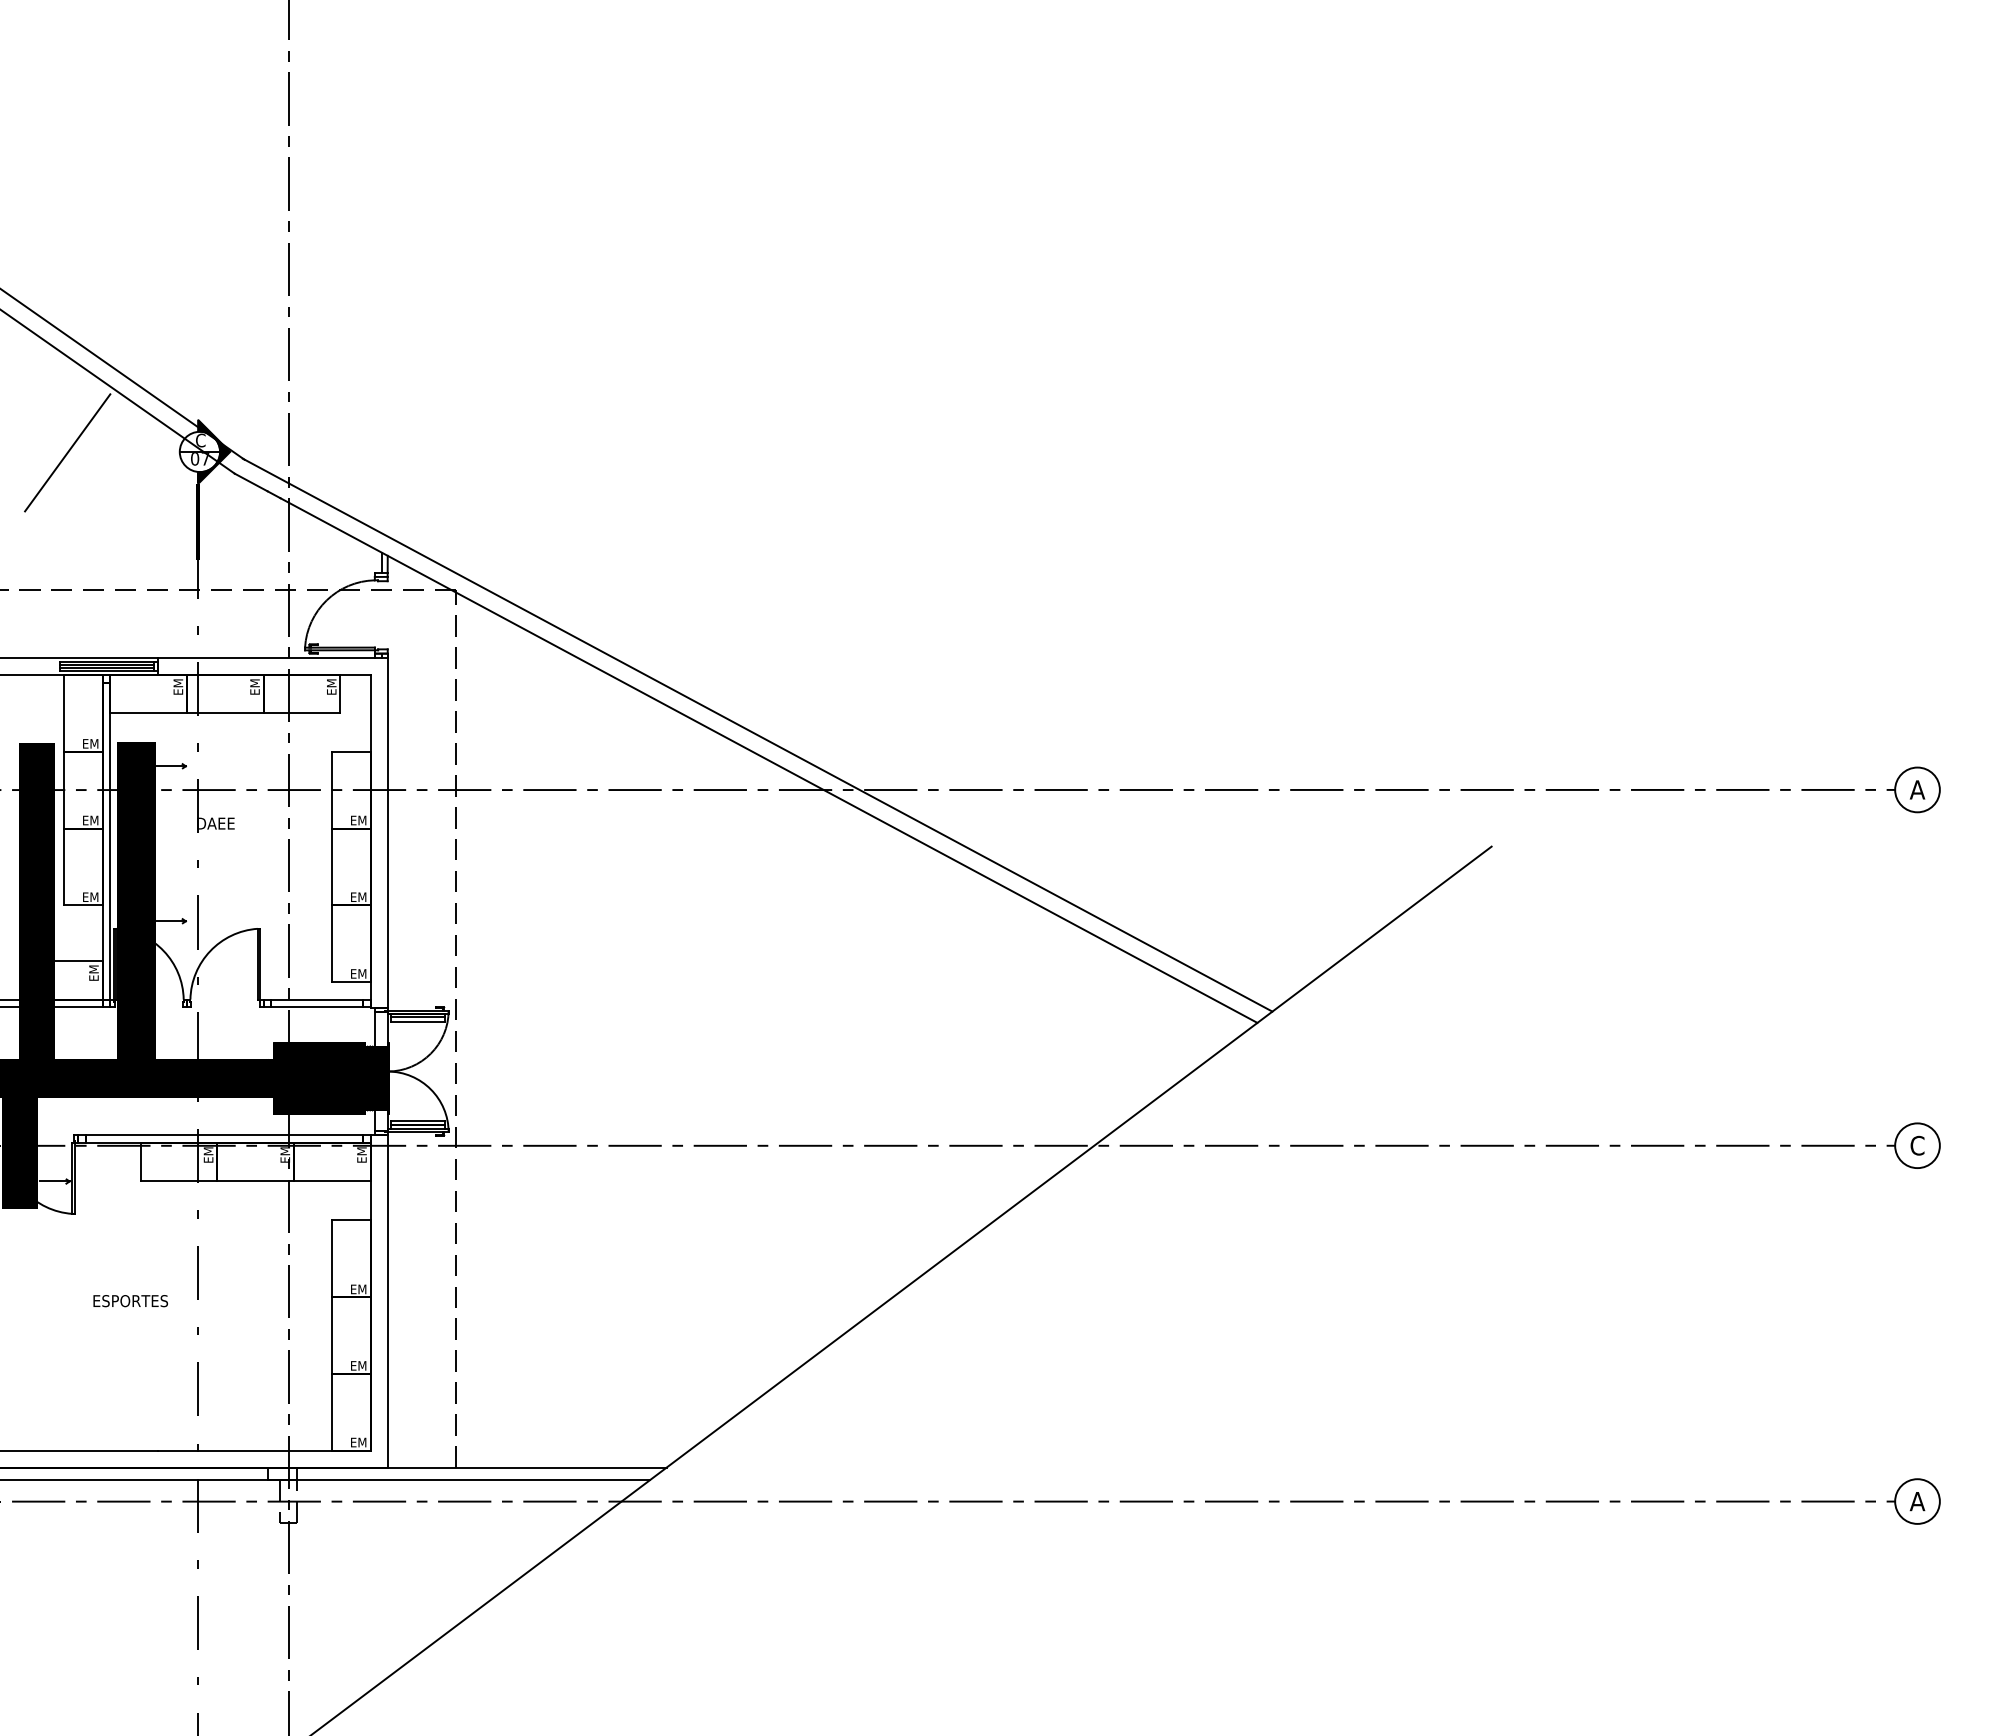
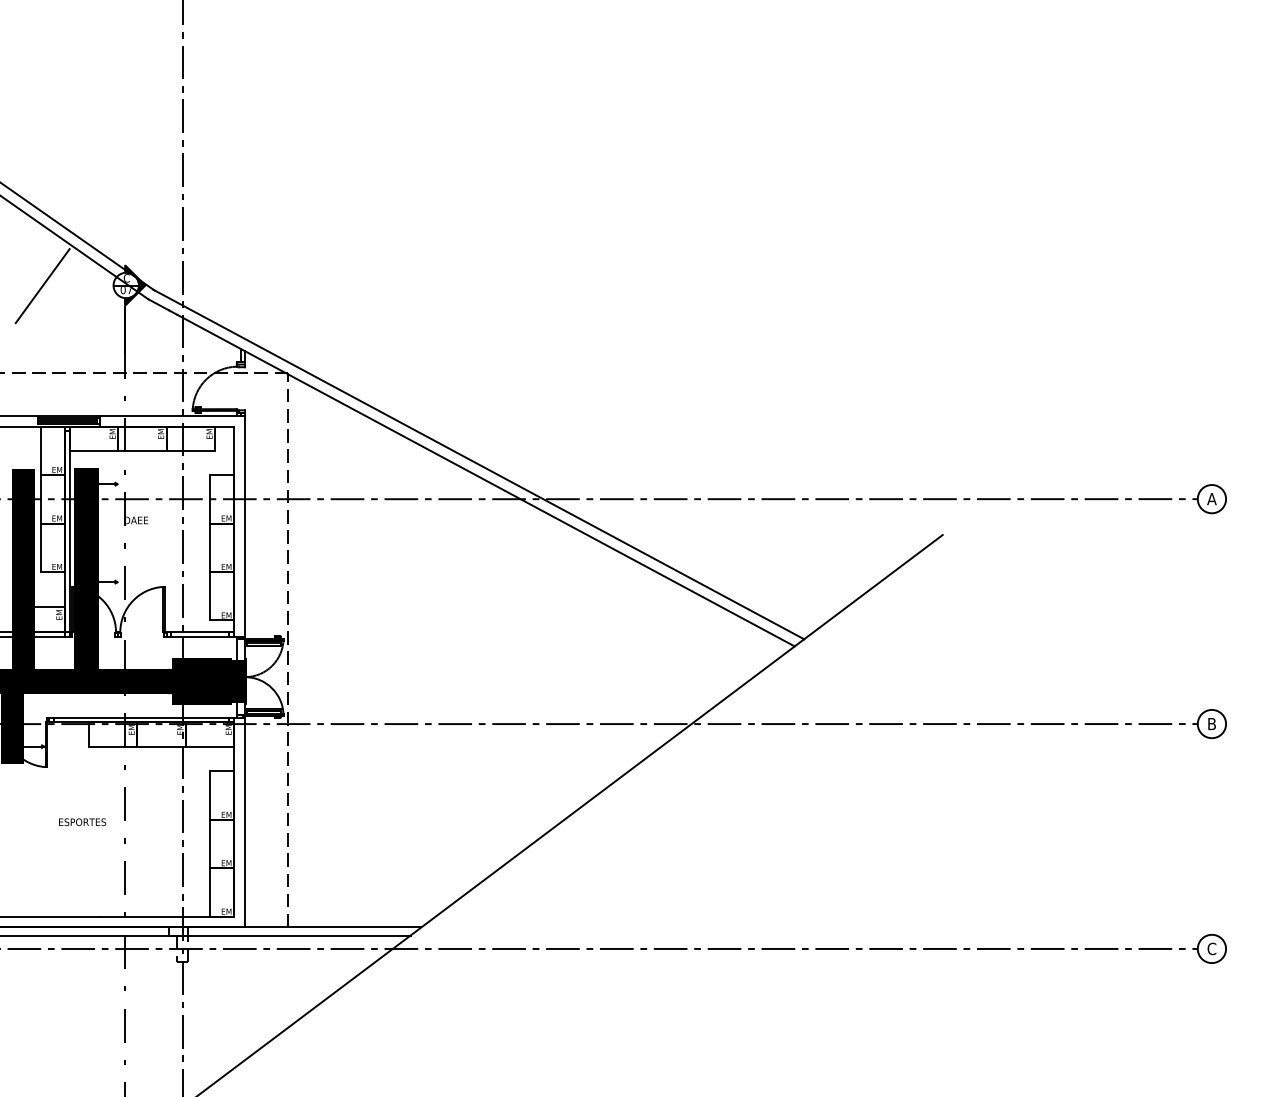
text: (1916, 1144) -> (1211, 723), C -> B
text: (1916, 1500) -> (1211, 948), A -> C

